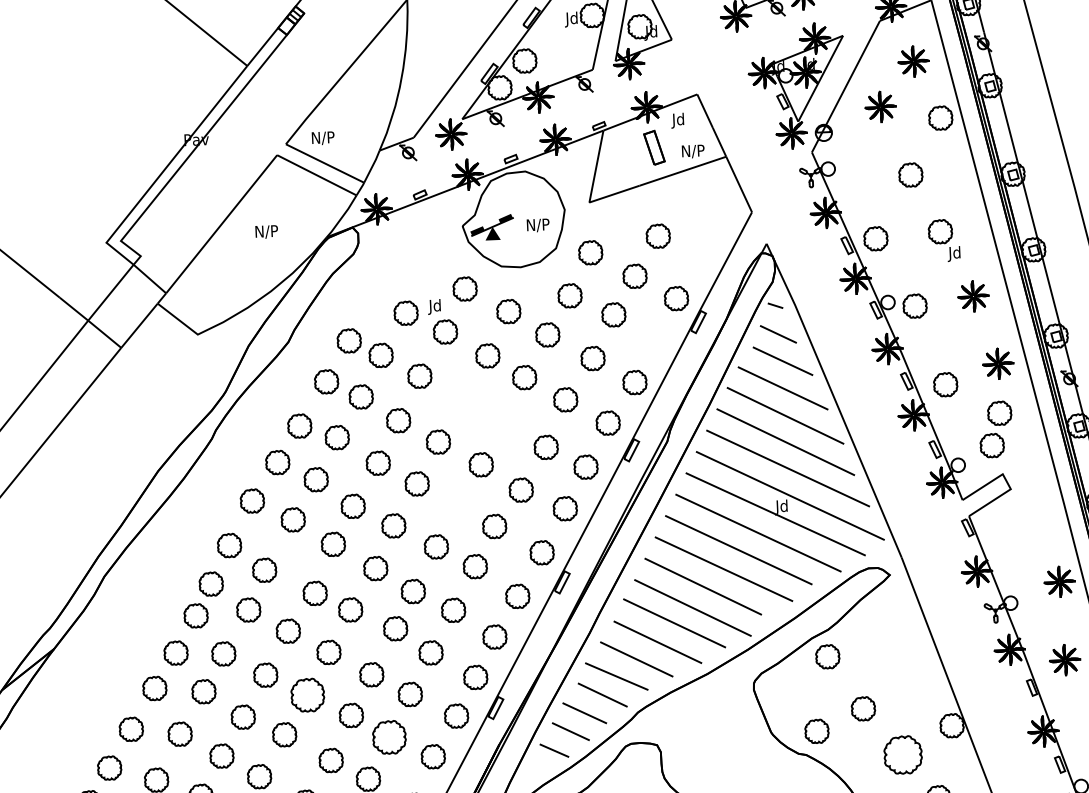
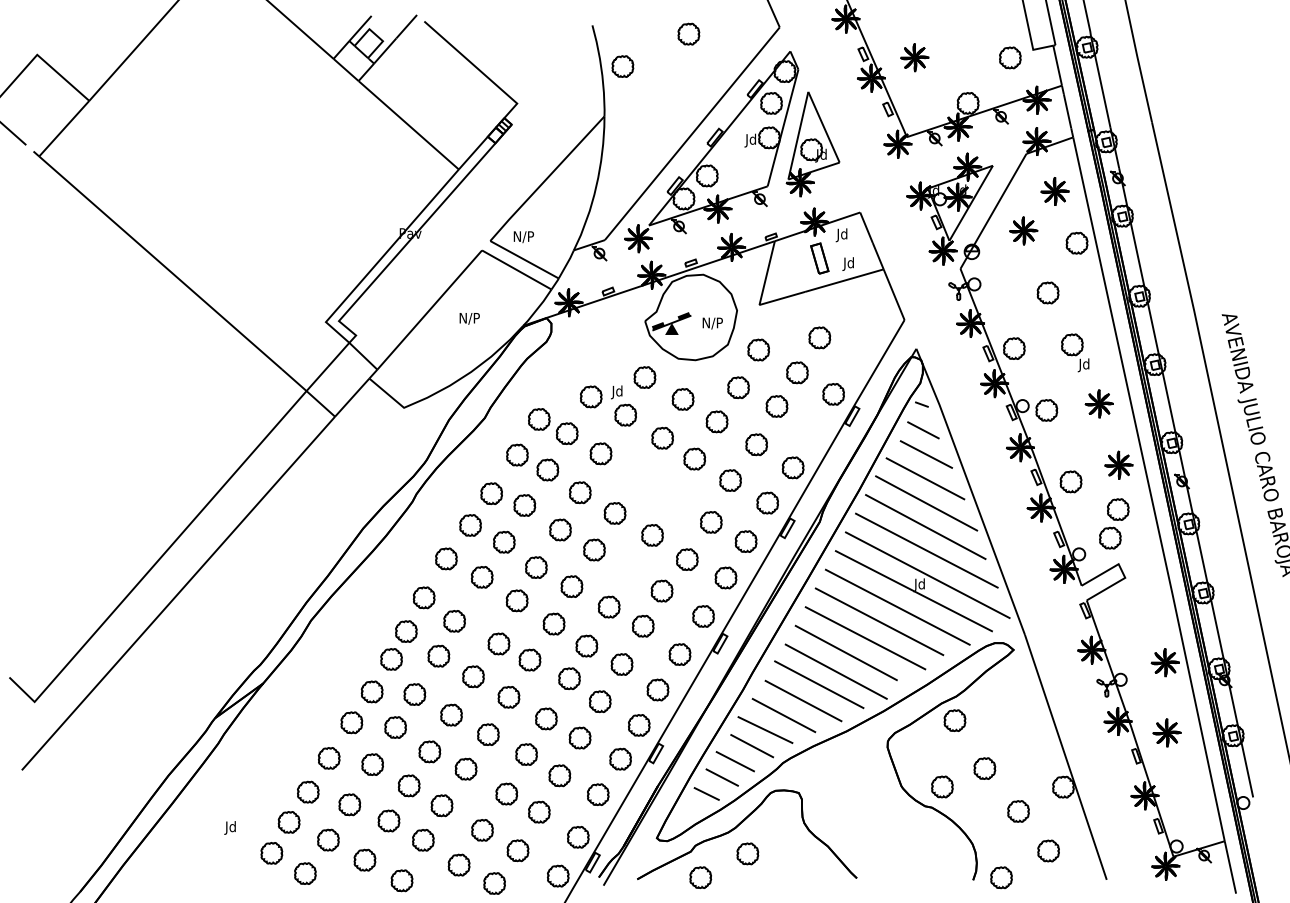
text: (692, 151) -> (853, 263), N/P -> Jd
part: (307, 694) -> (488, 734), size x0.71
part: (389, 737) -> (559, 775), size x0.71
part: (903, 755) -> (1018, 811), size x0.62

